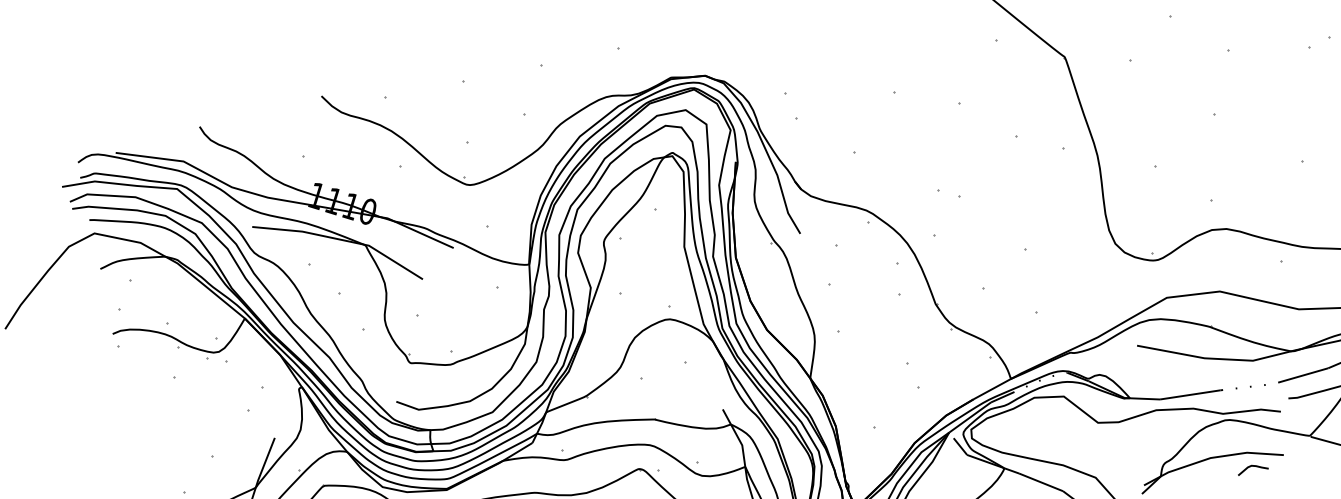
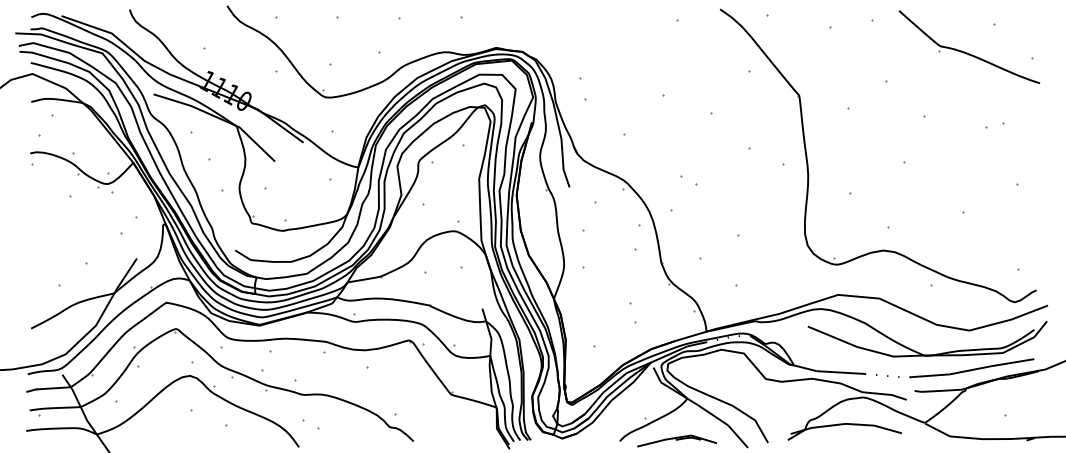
curve: (1252, 467) -> (876, 437), removed

